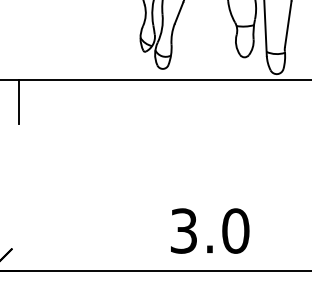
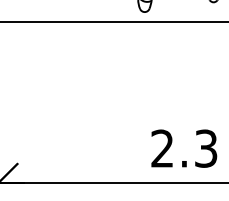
line: (19, 102) -> (23, 40), removed
text: (209, 230) -> (184, 148), 3.0 -> 2.3

